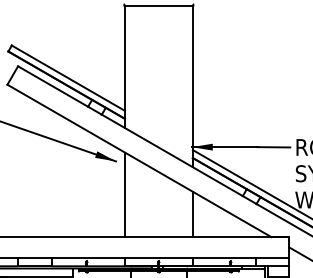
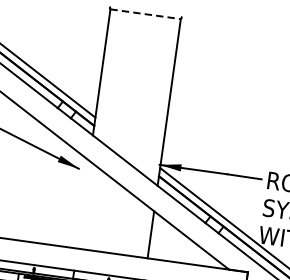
line: (158, 6) -> (145, 14), solid -> dashed
line: (124, 194) -> (82, 204), removed

